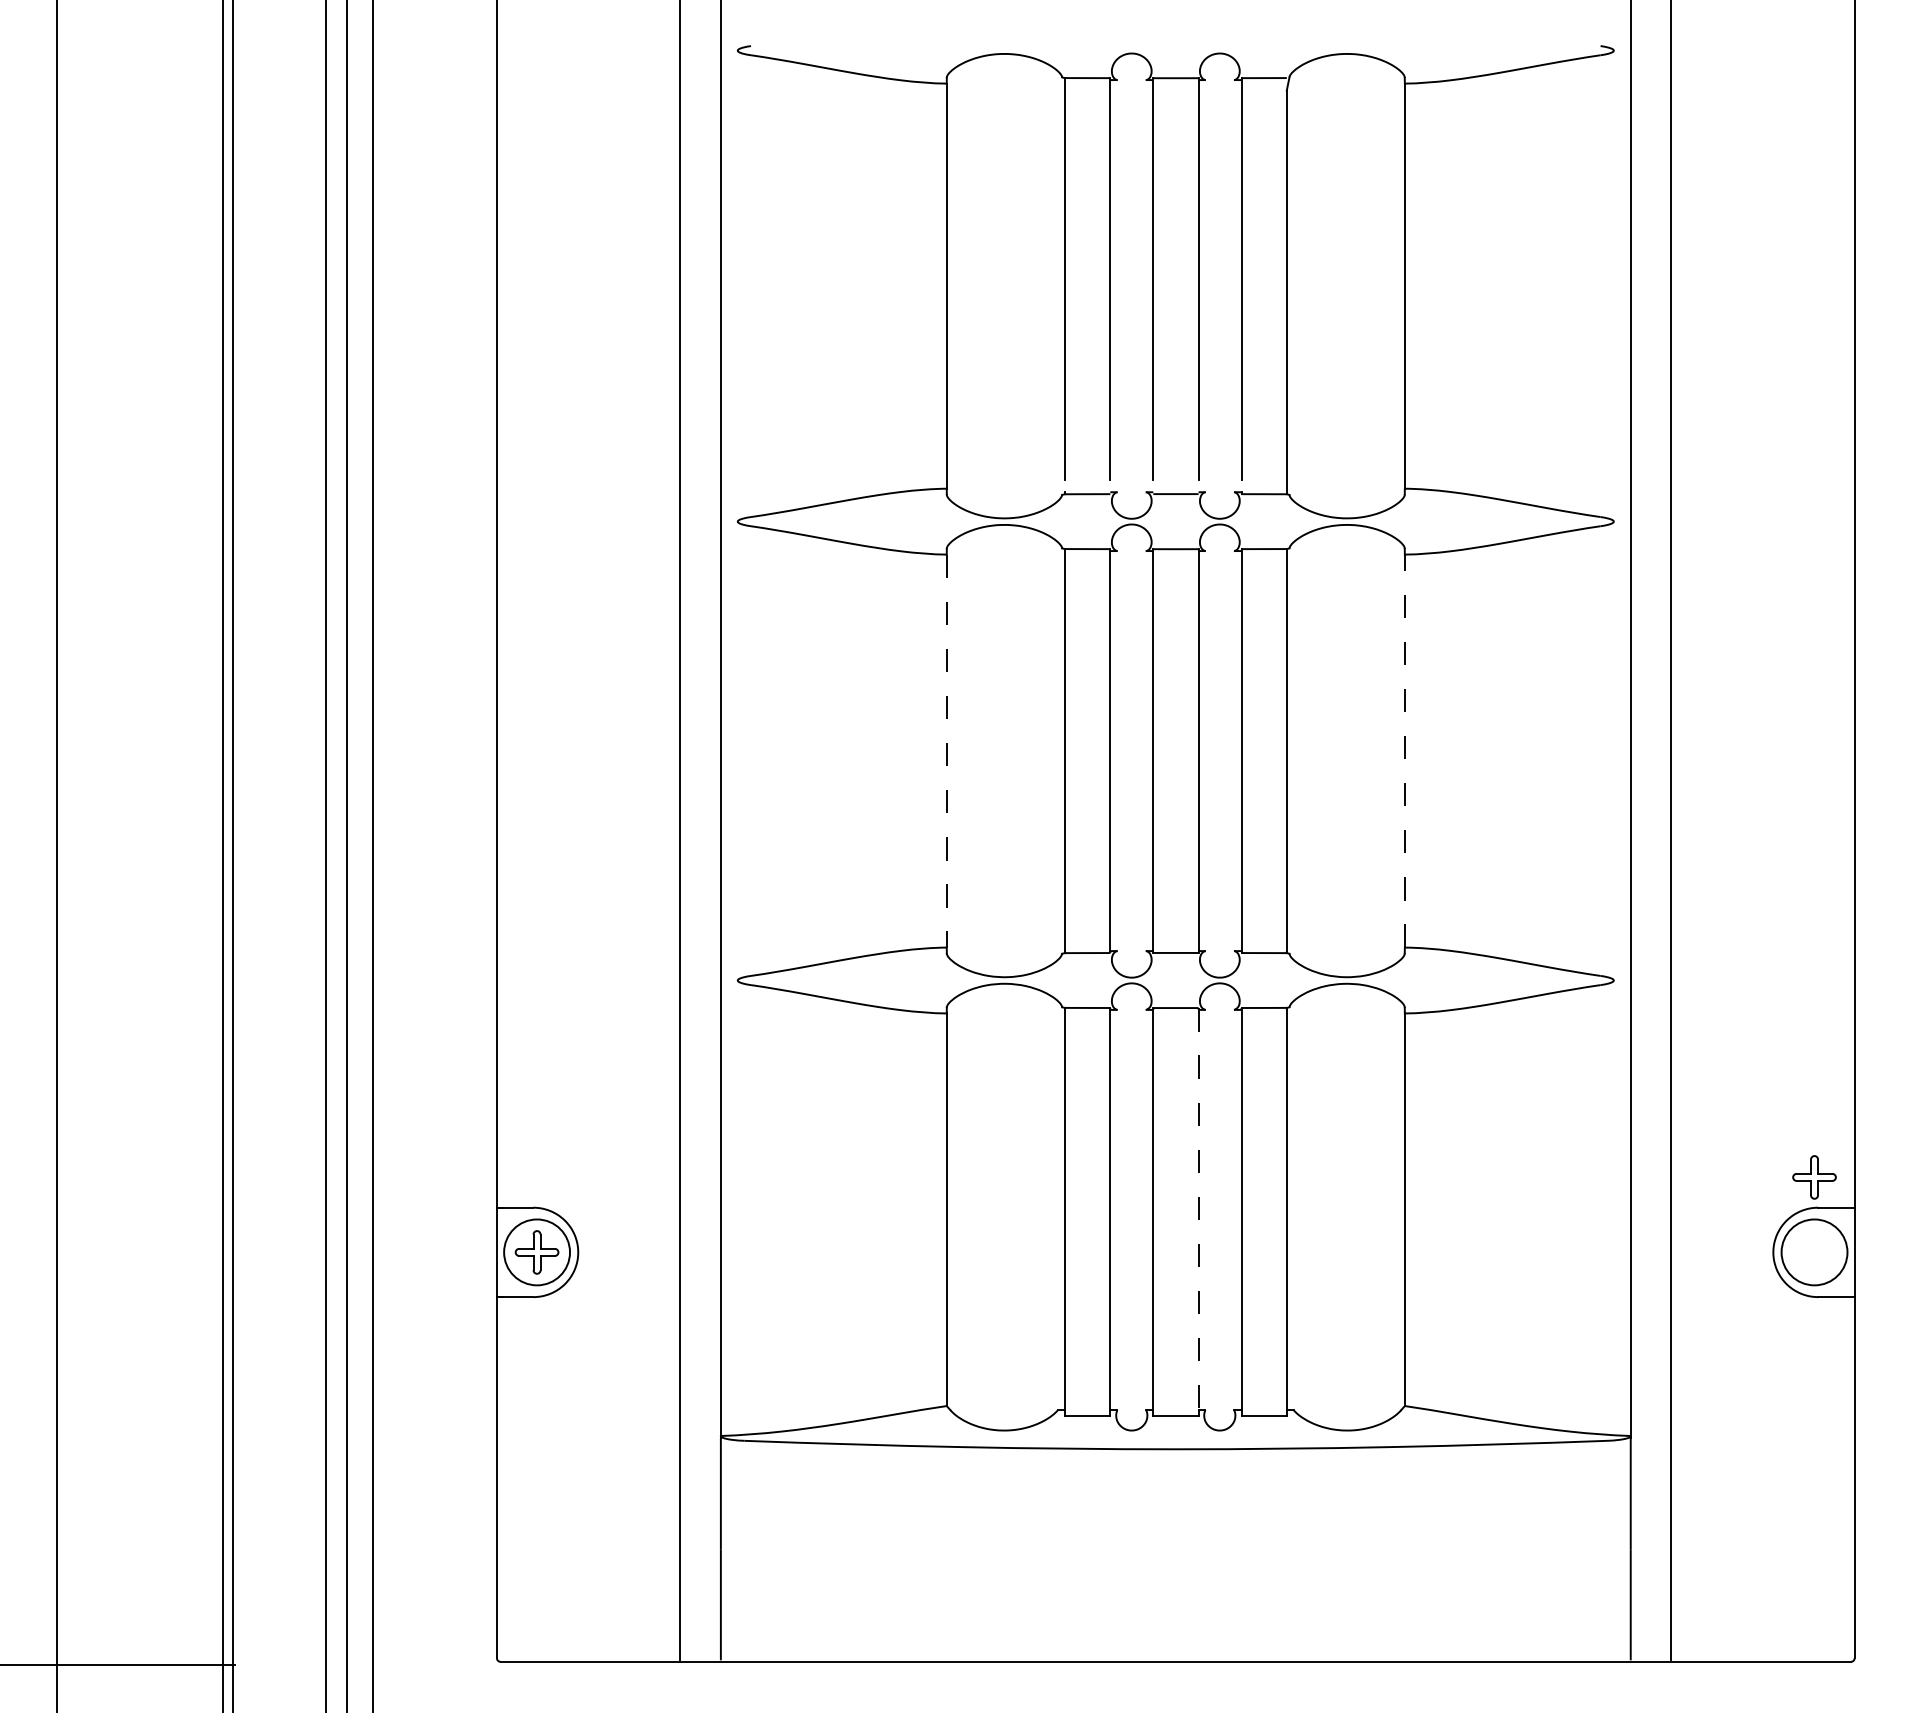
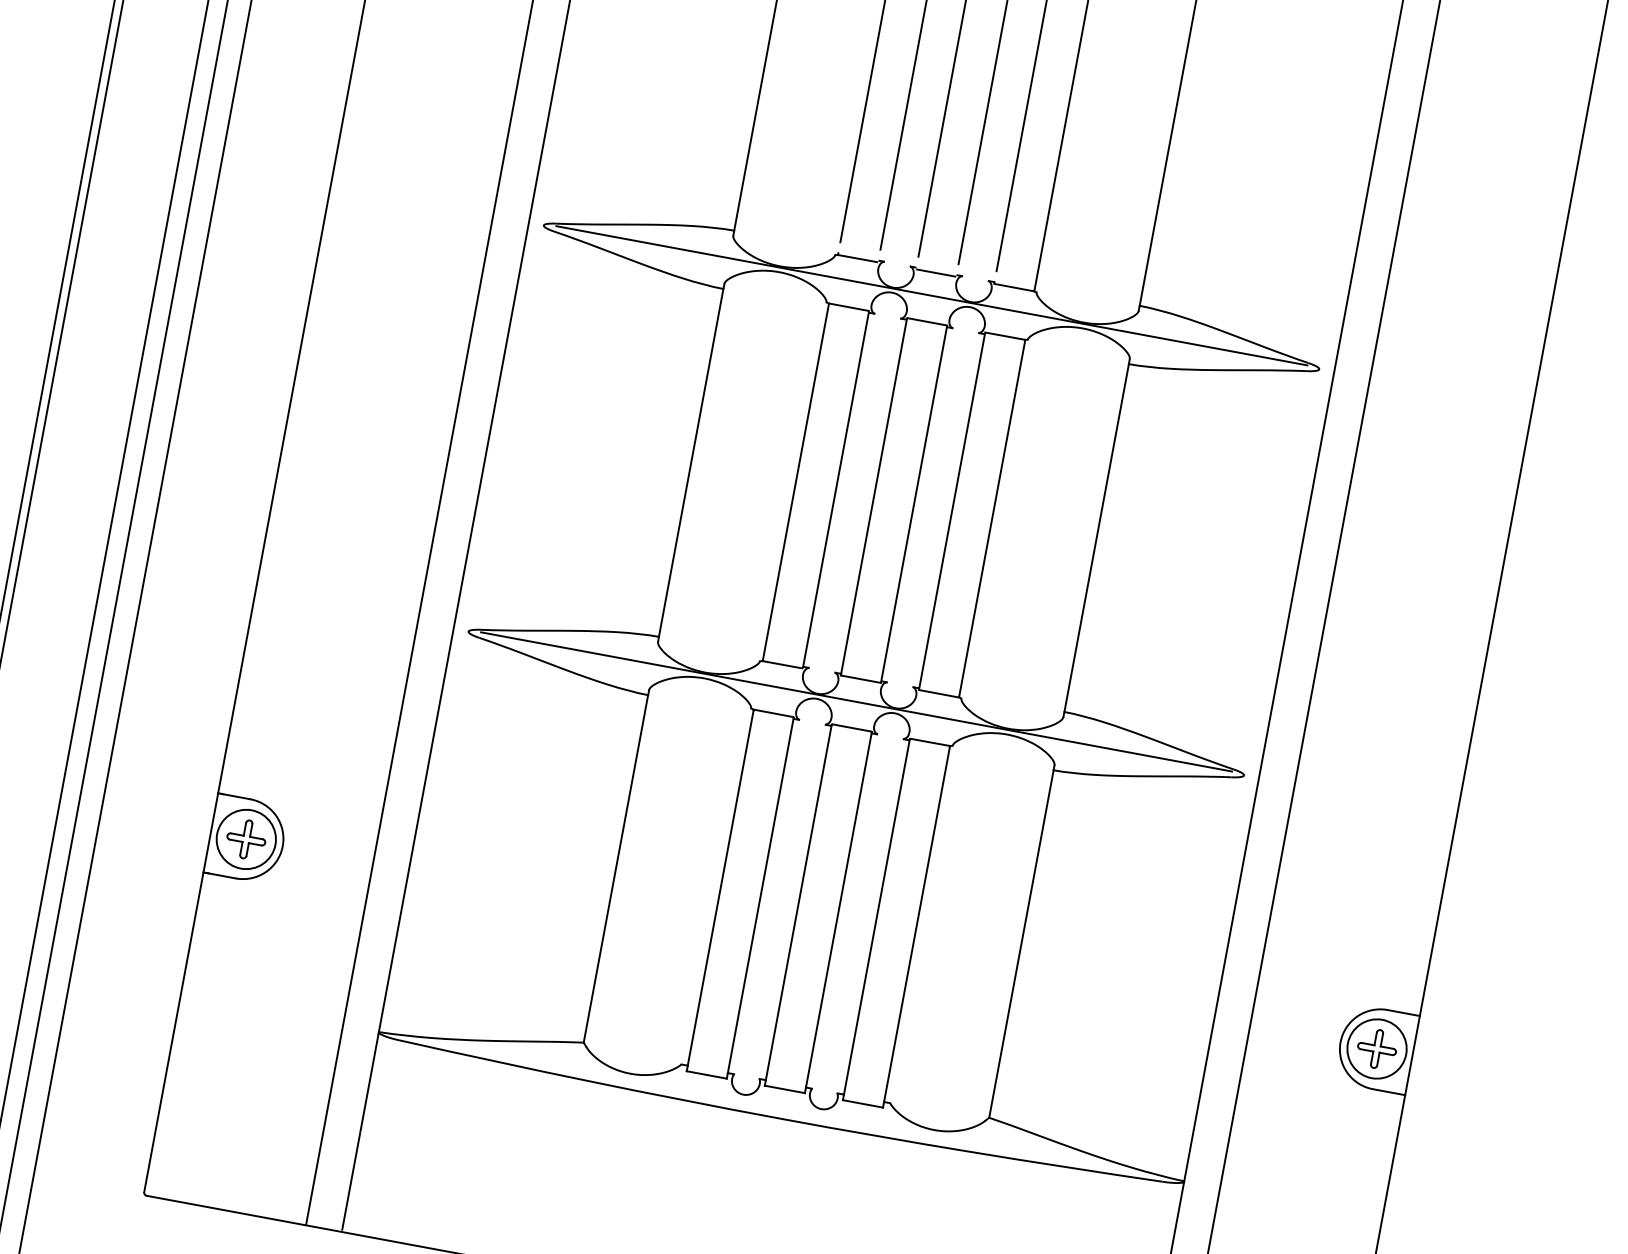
line: (1175, 519) -> (931, 295), added
line: (1404, 750) -> (1096, 537), dashed -> solid
line: (946, 751) -> (690, 463), dashed -> solid
line: (1175, 978) -> (856, 701), added
part: (1814, 1177) -> (1377, 1049), moved
line: (1198, 1209) -> (838, 909), dashed -> solid

